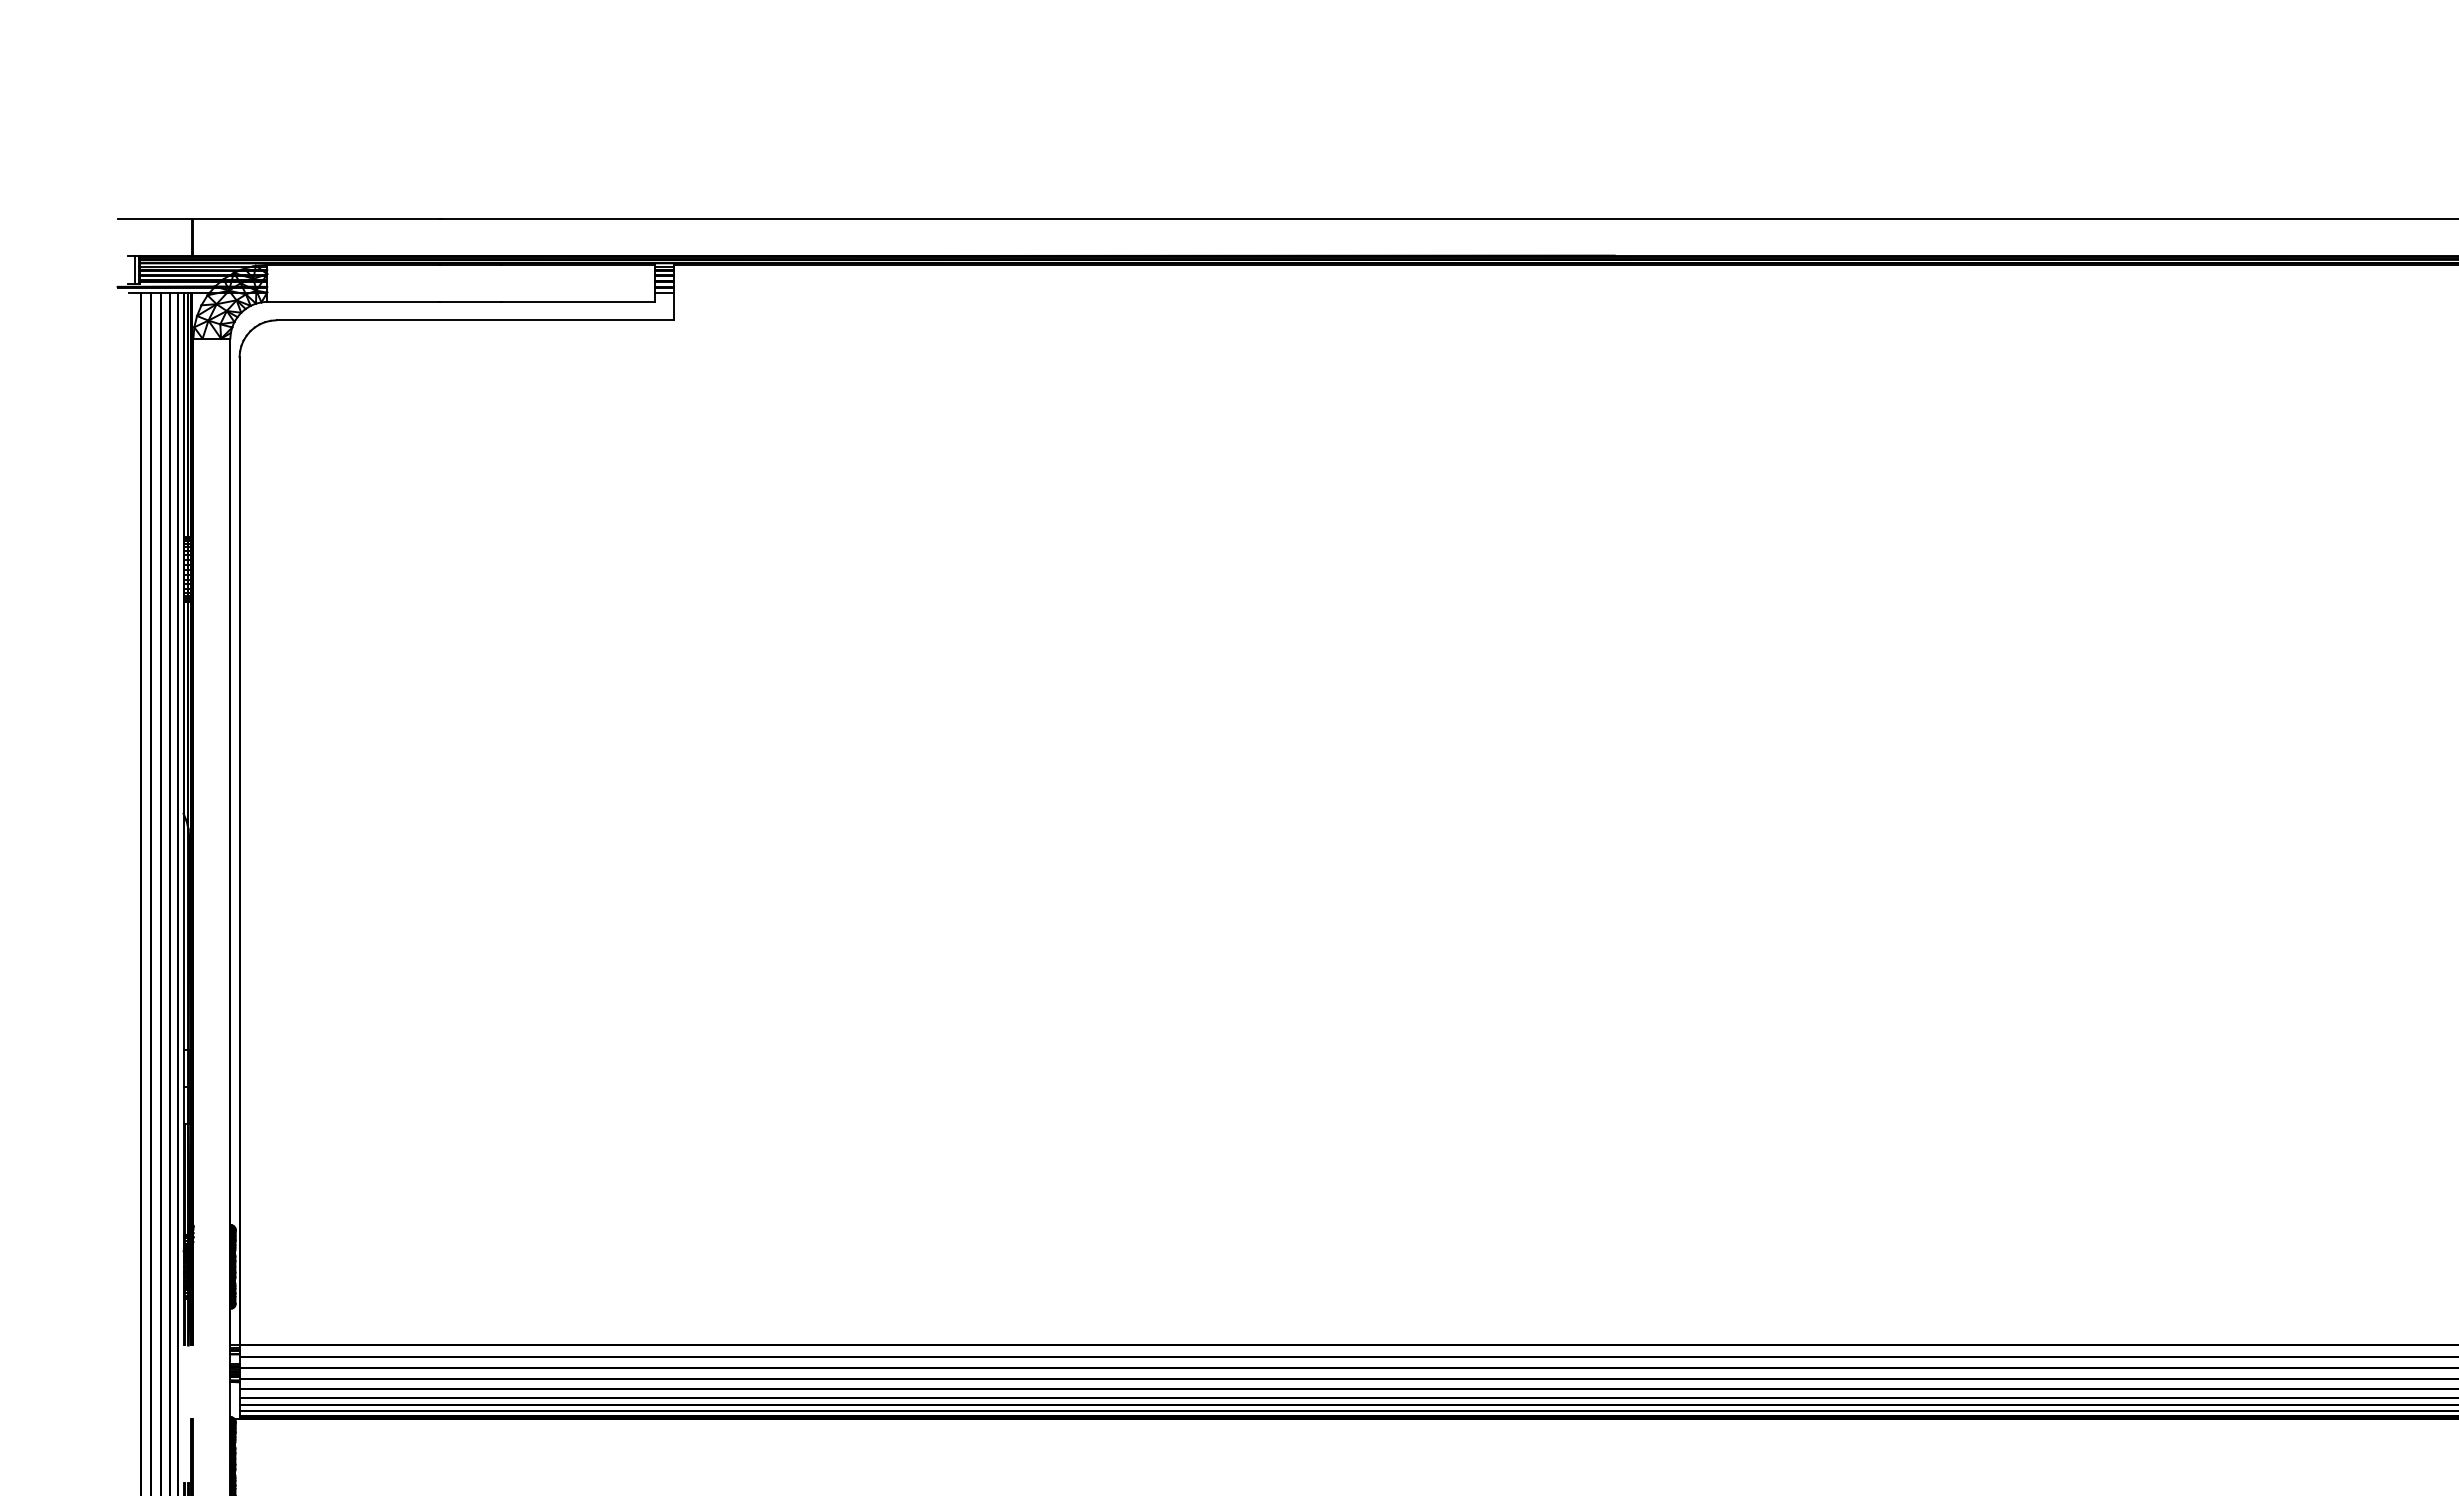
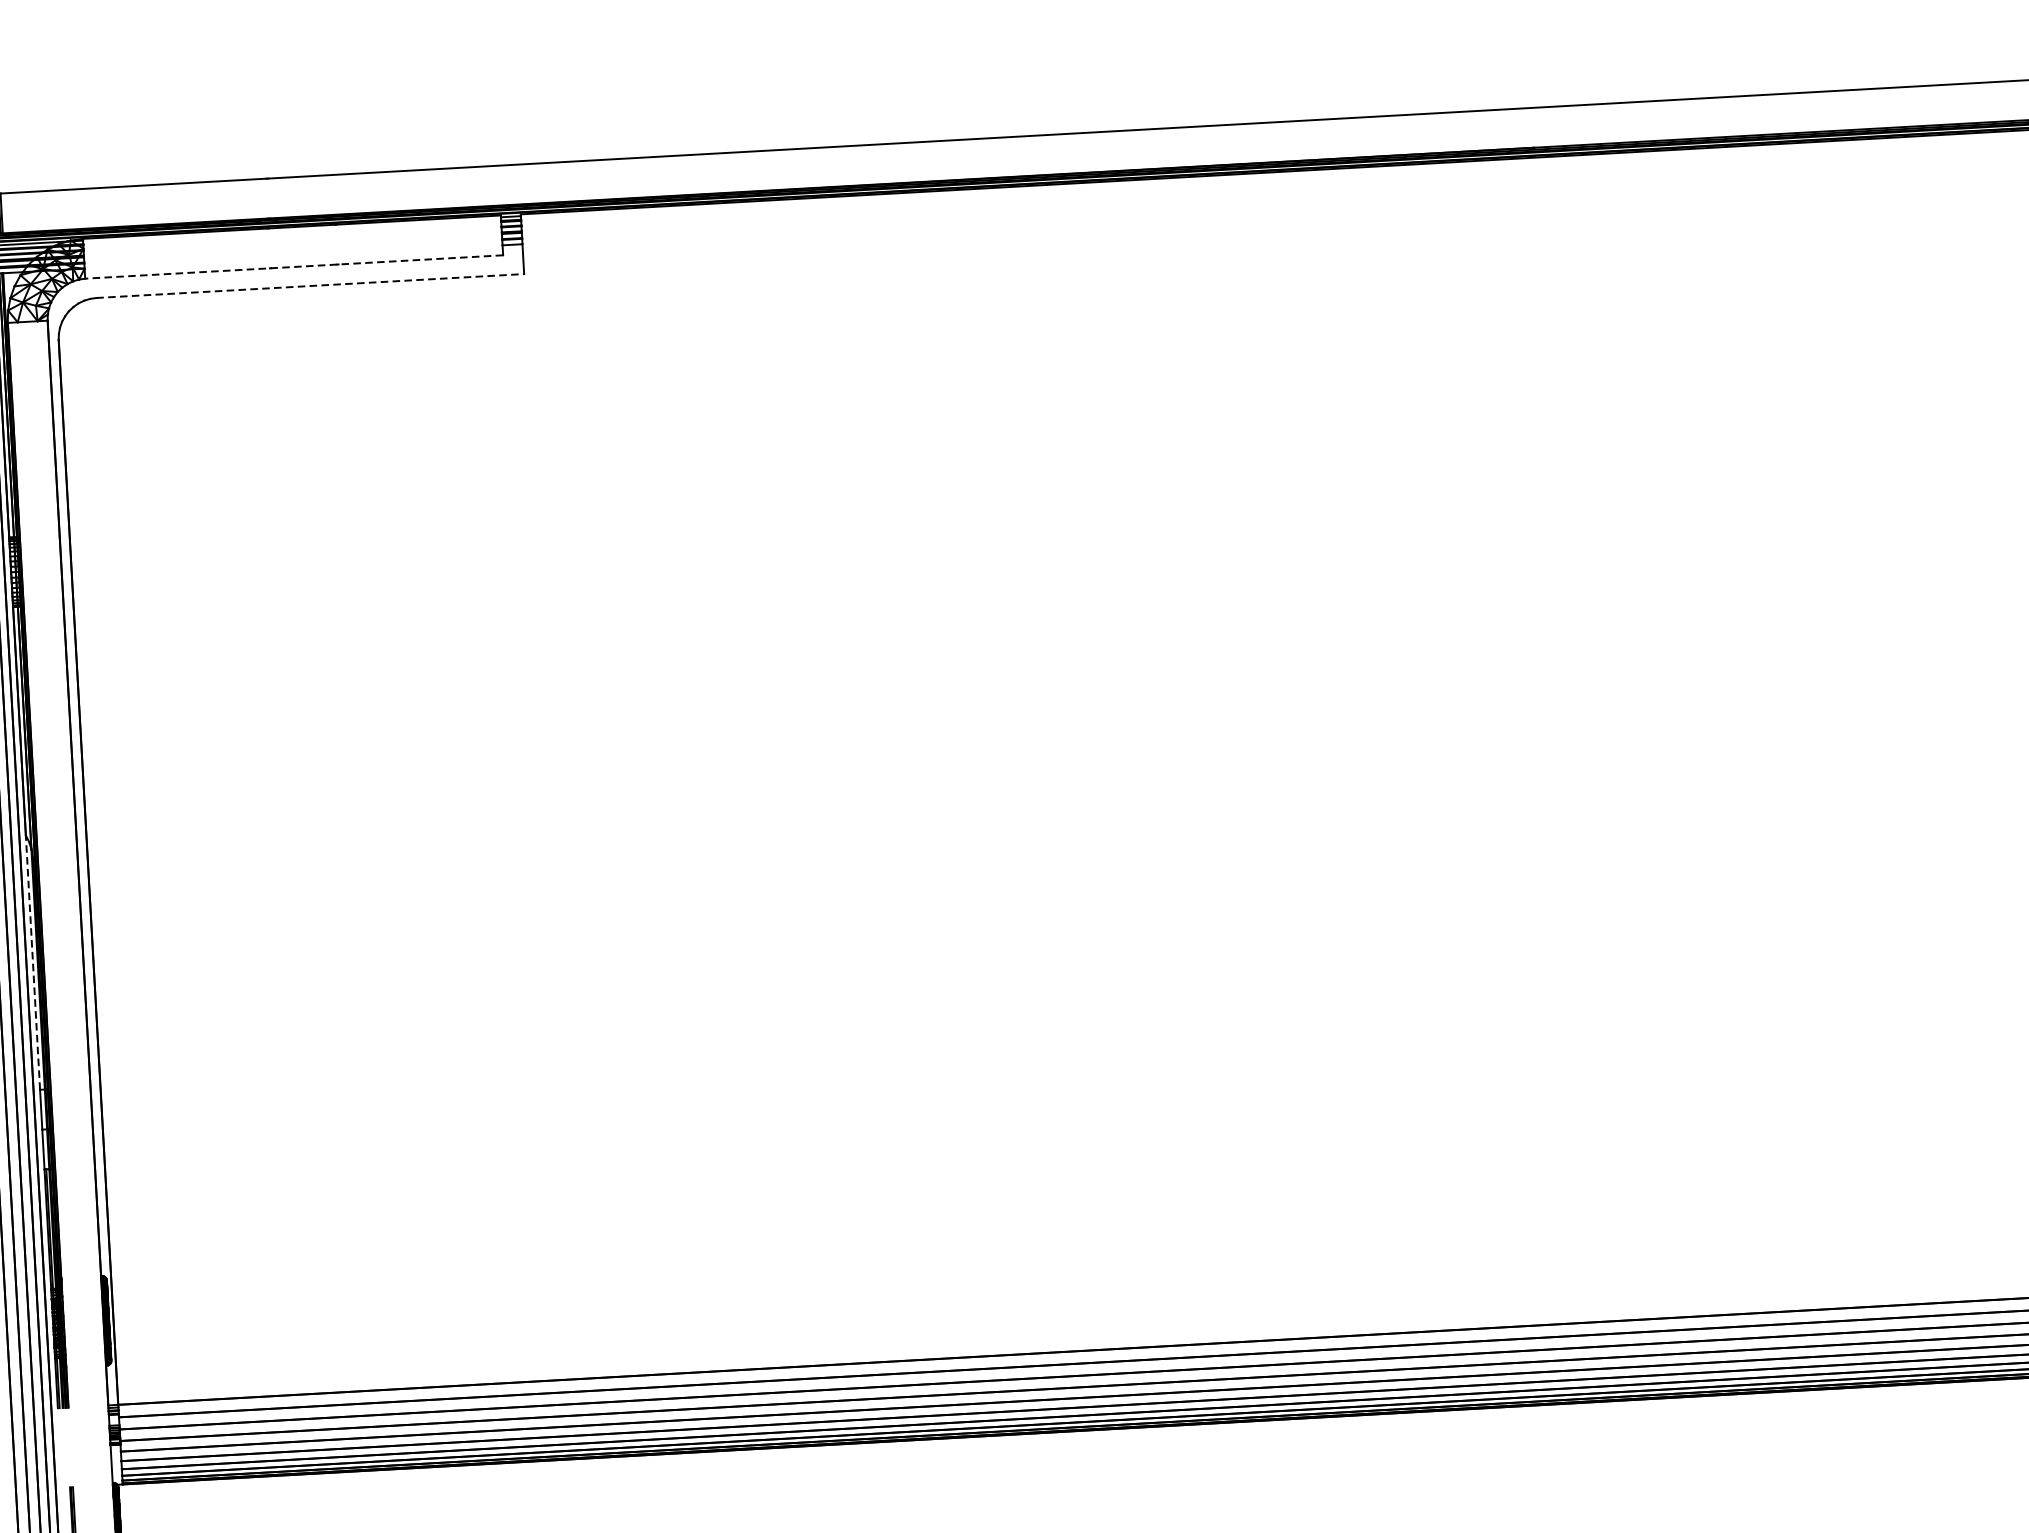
line: (461, 301) -> (294, 266), solid -> dashed
line: (475, 320) -> (310, 286), solid -> dashed
line: (183, 931) -> (32, 962), solid -> dashed

